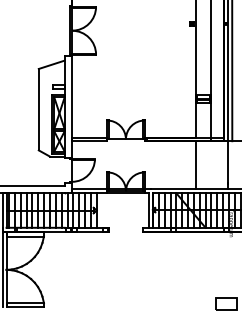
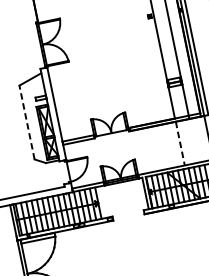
line: (38, 109) -> (26, 122), solid -> dashed
line: (196, 165) -> (180, 143), solid -> dashed

